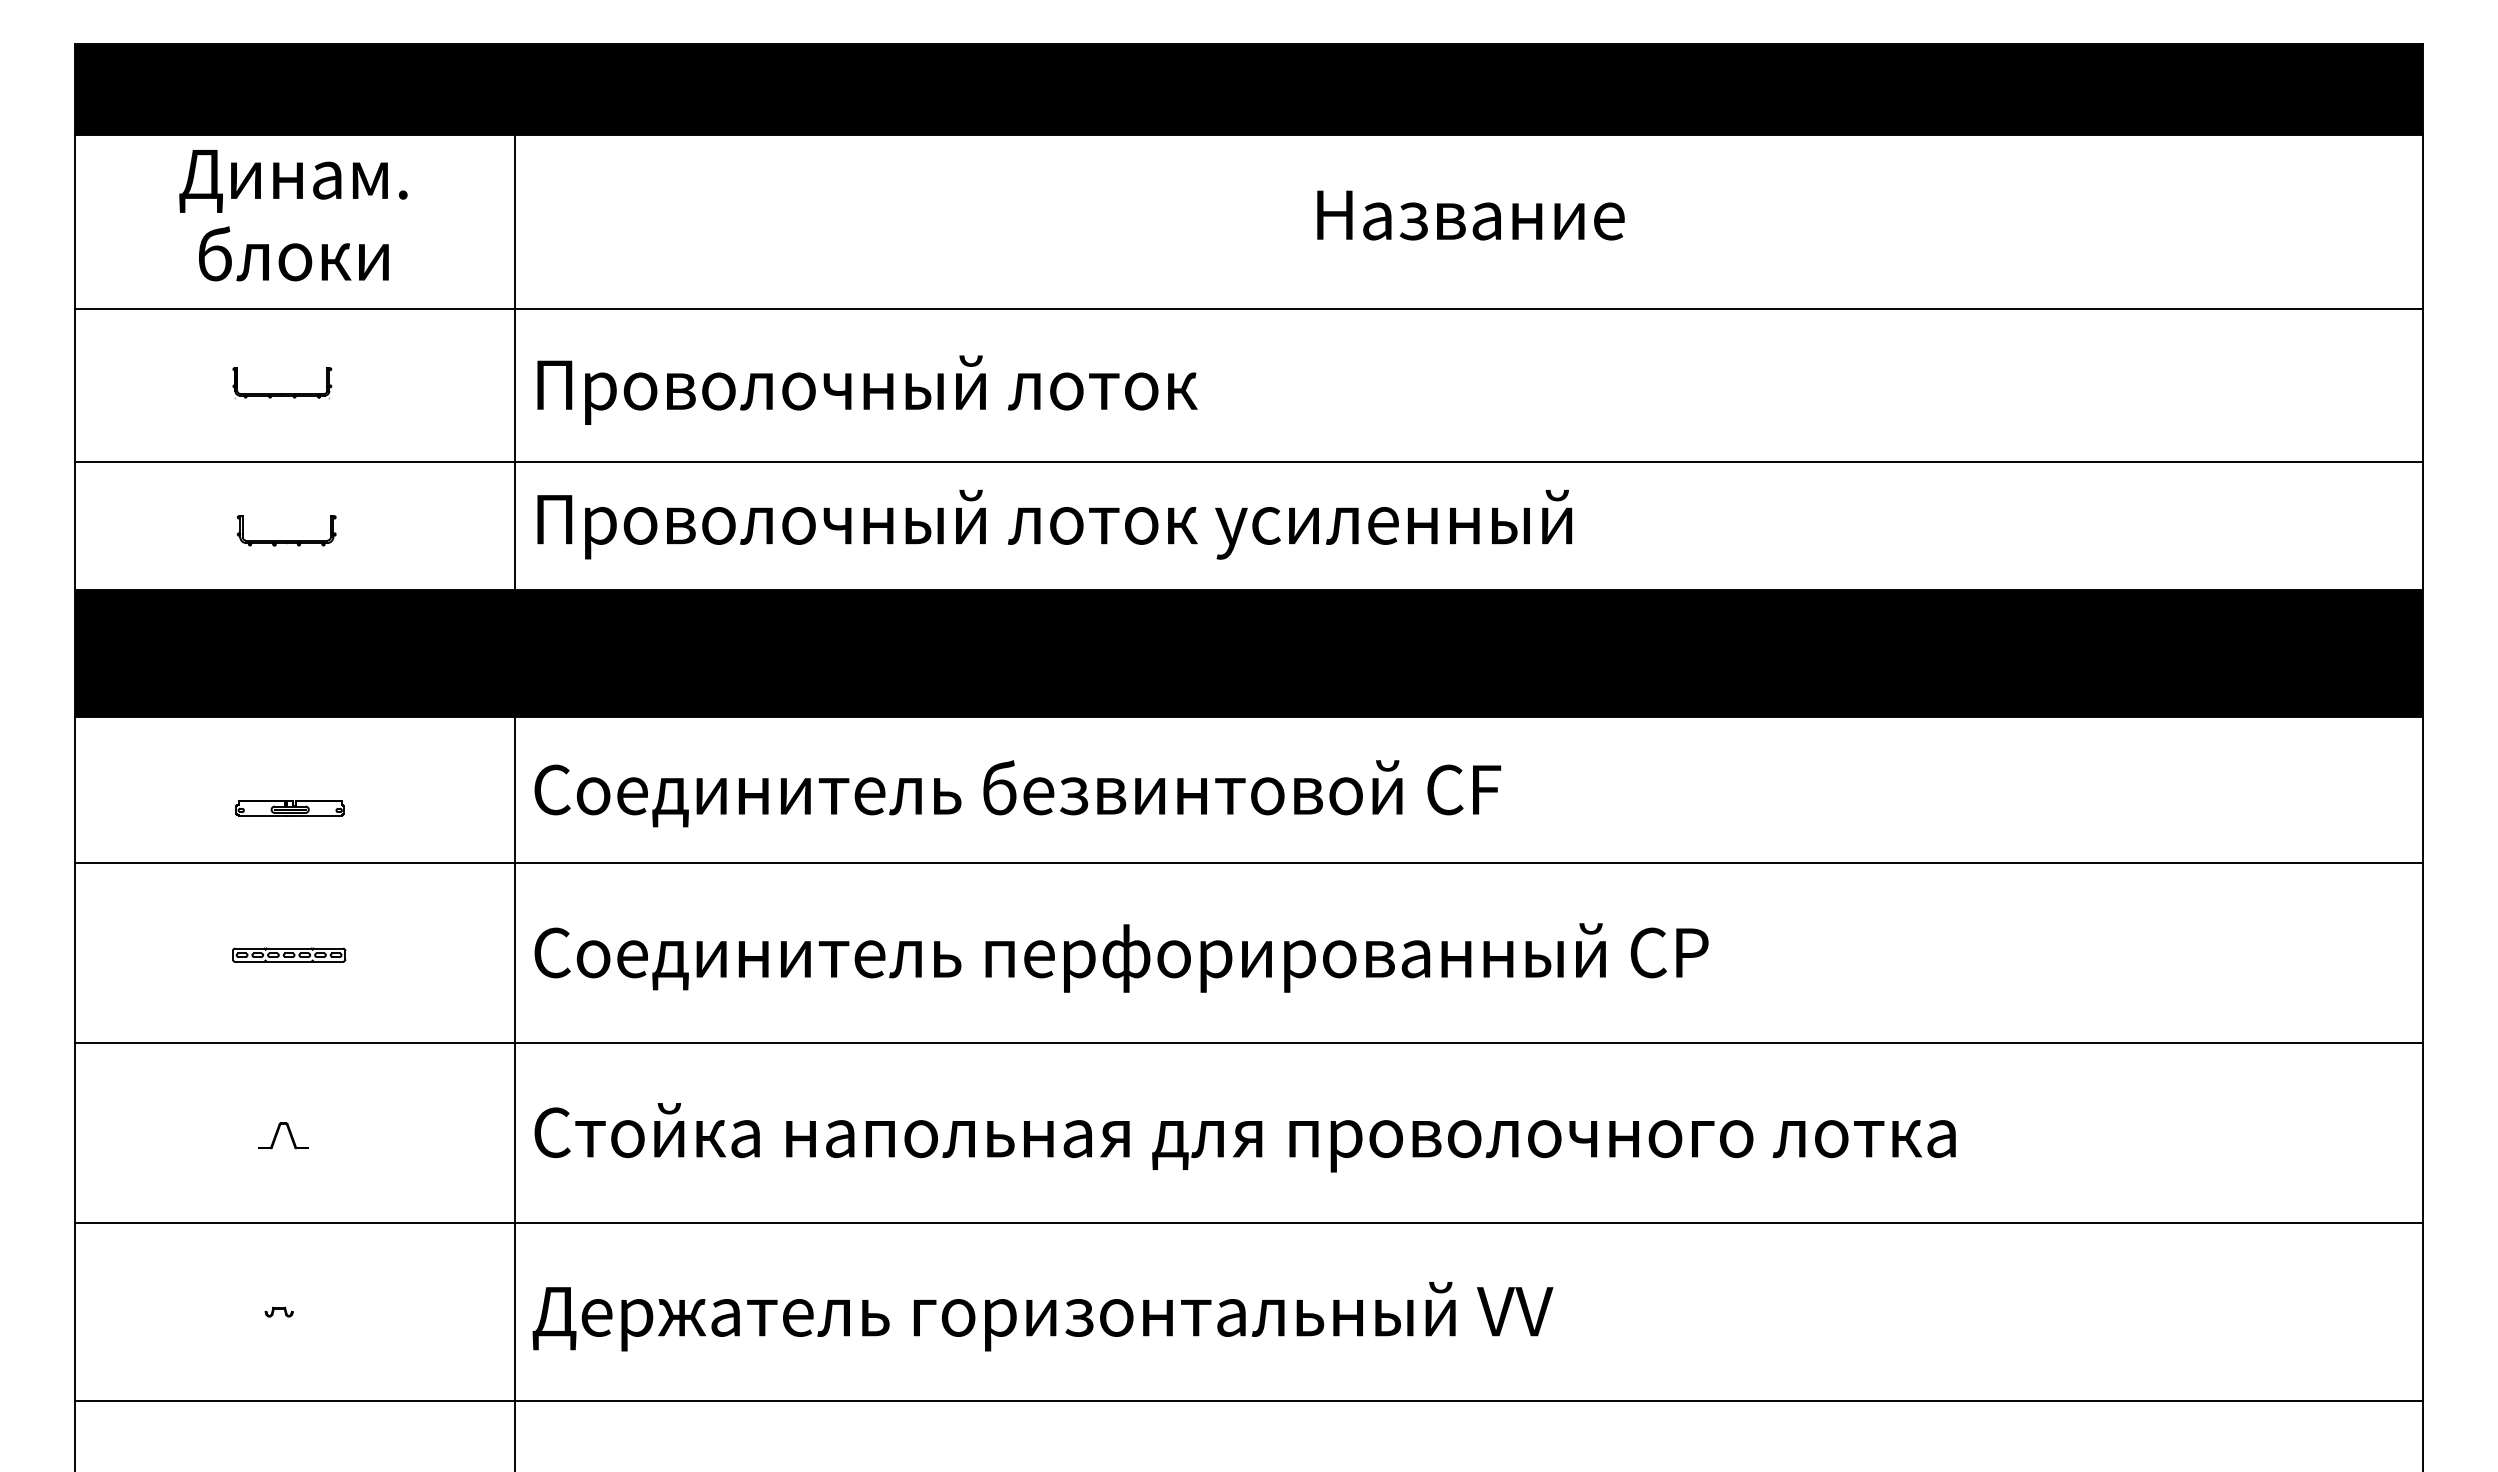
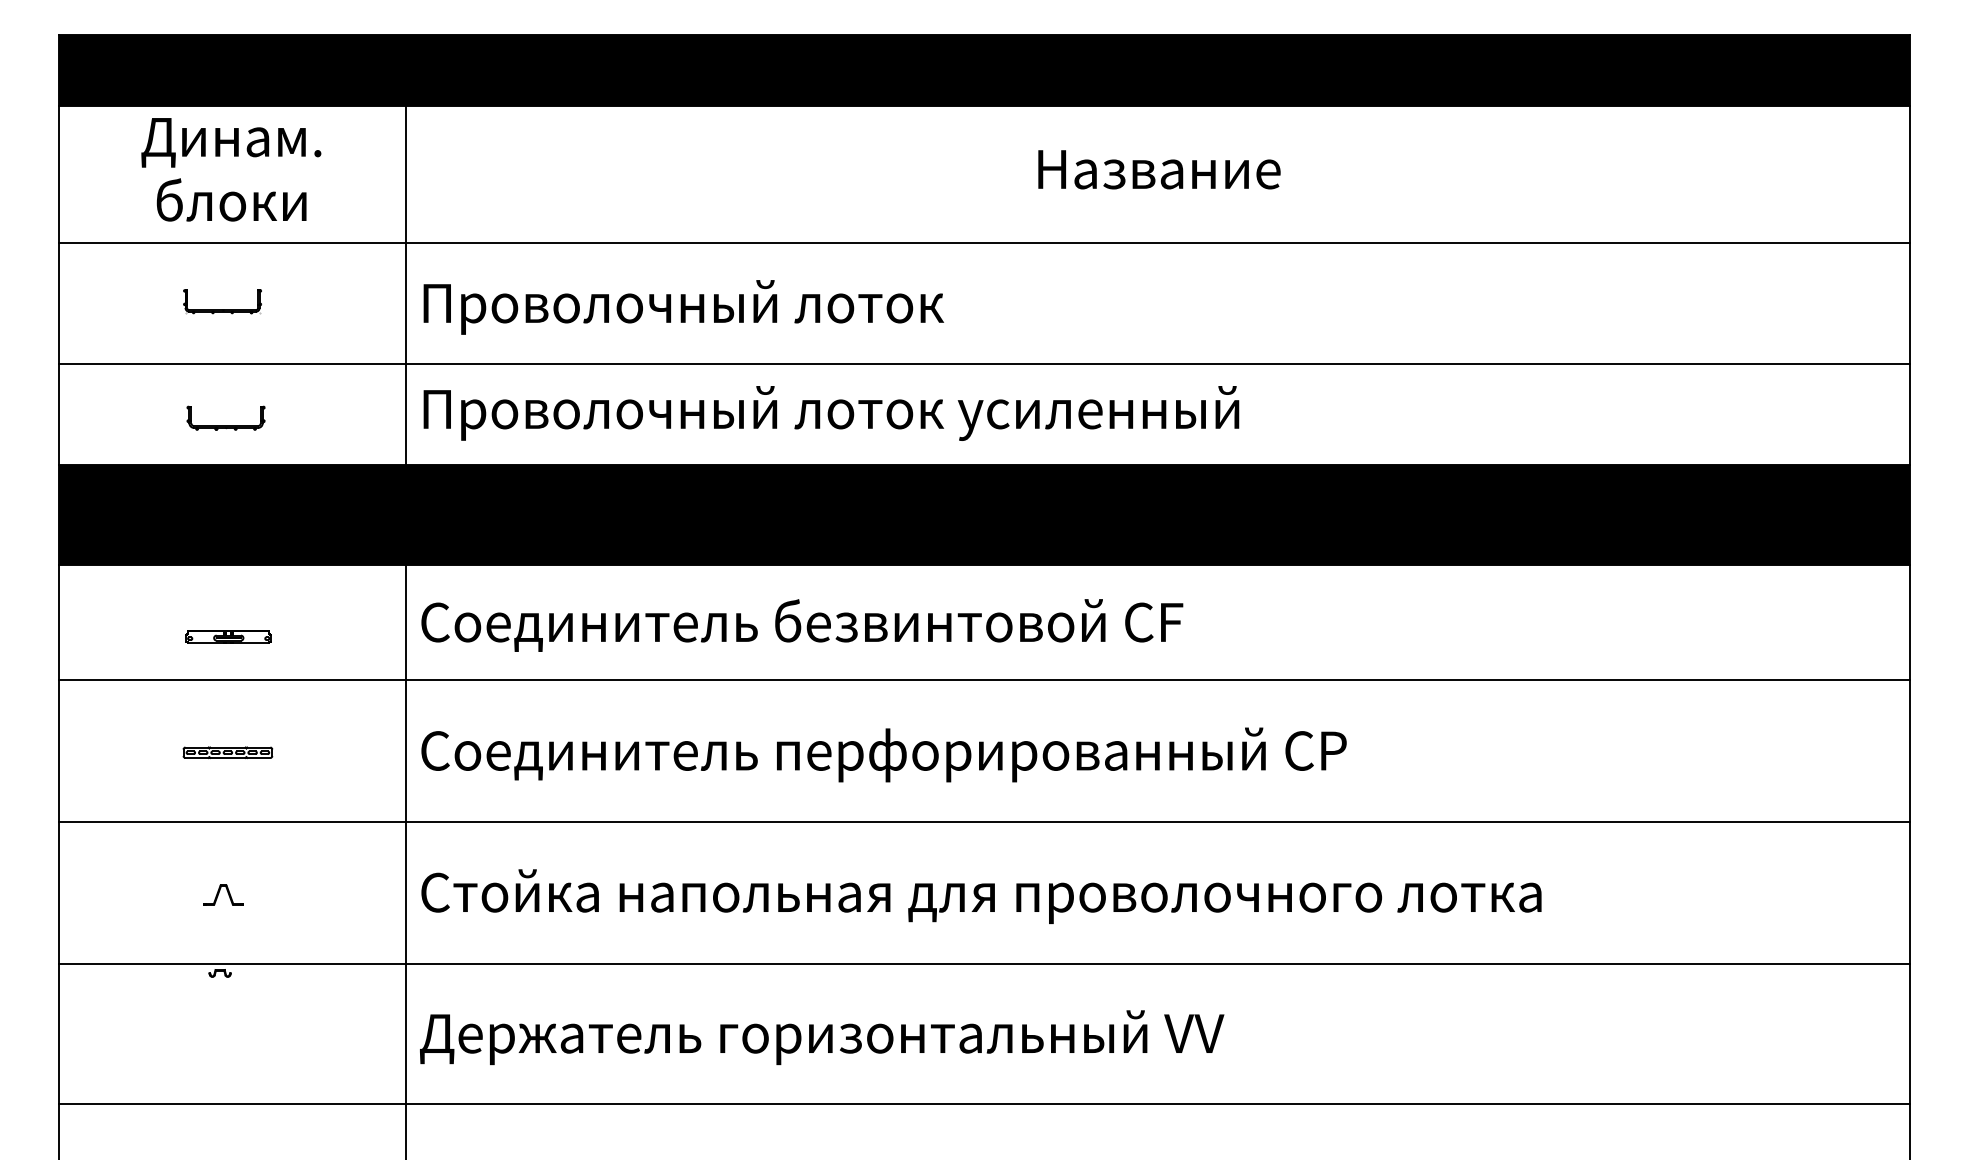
part: (278, 1311) -> (219, 972), moved

